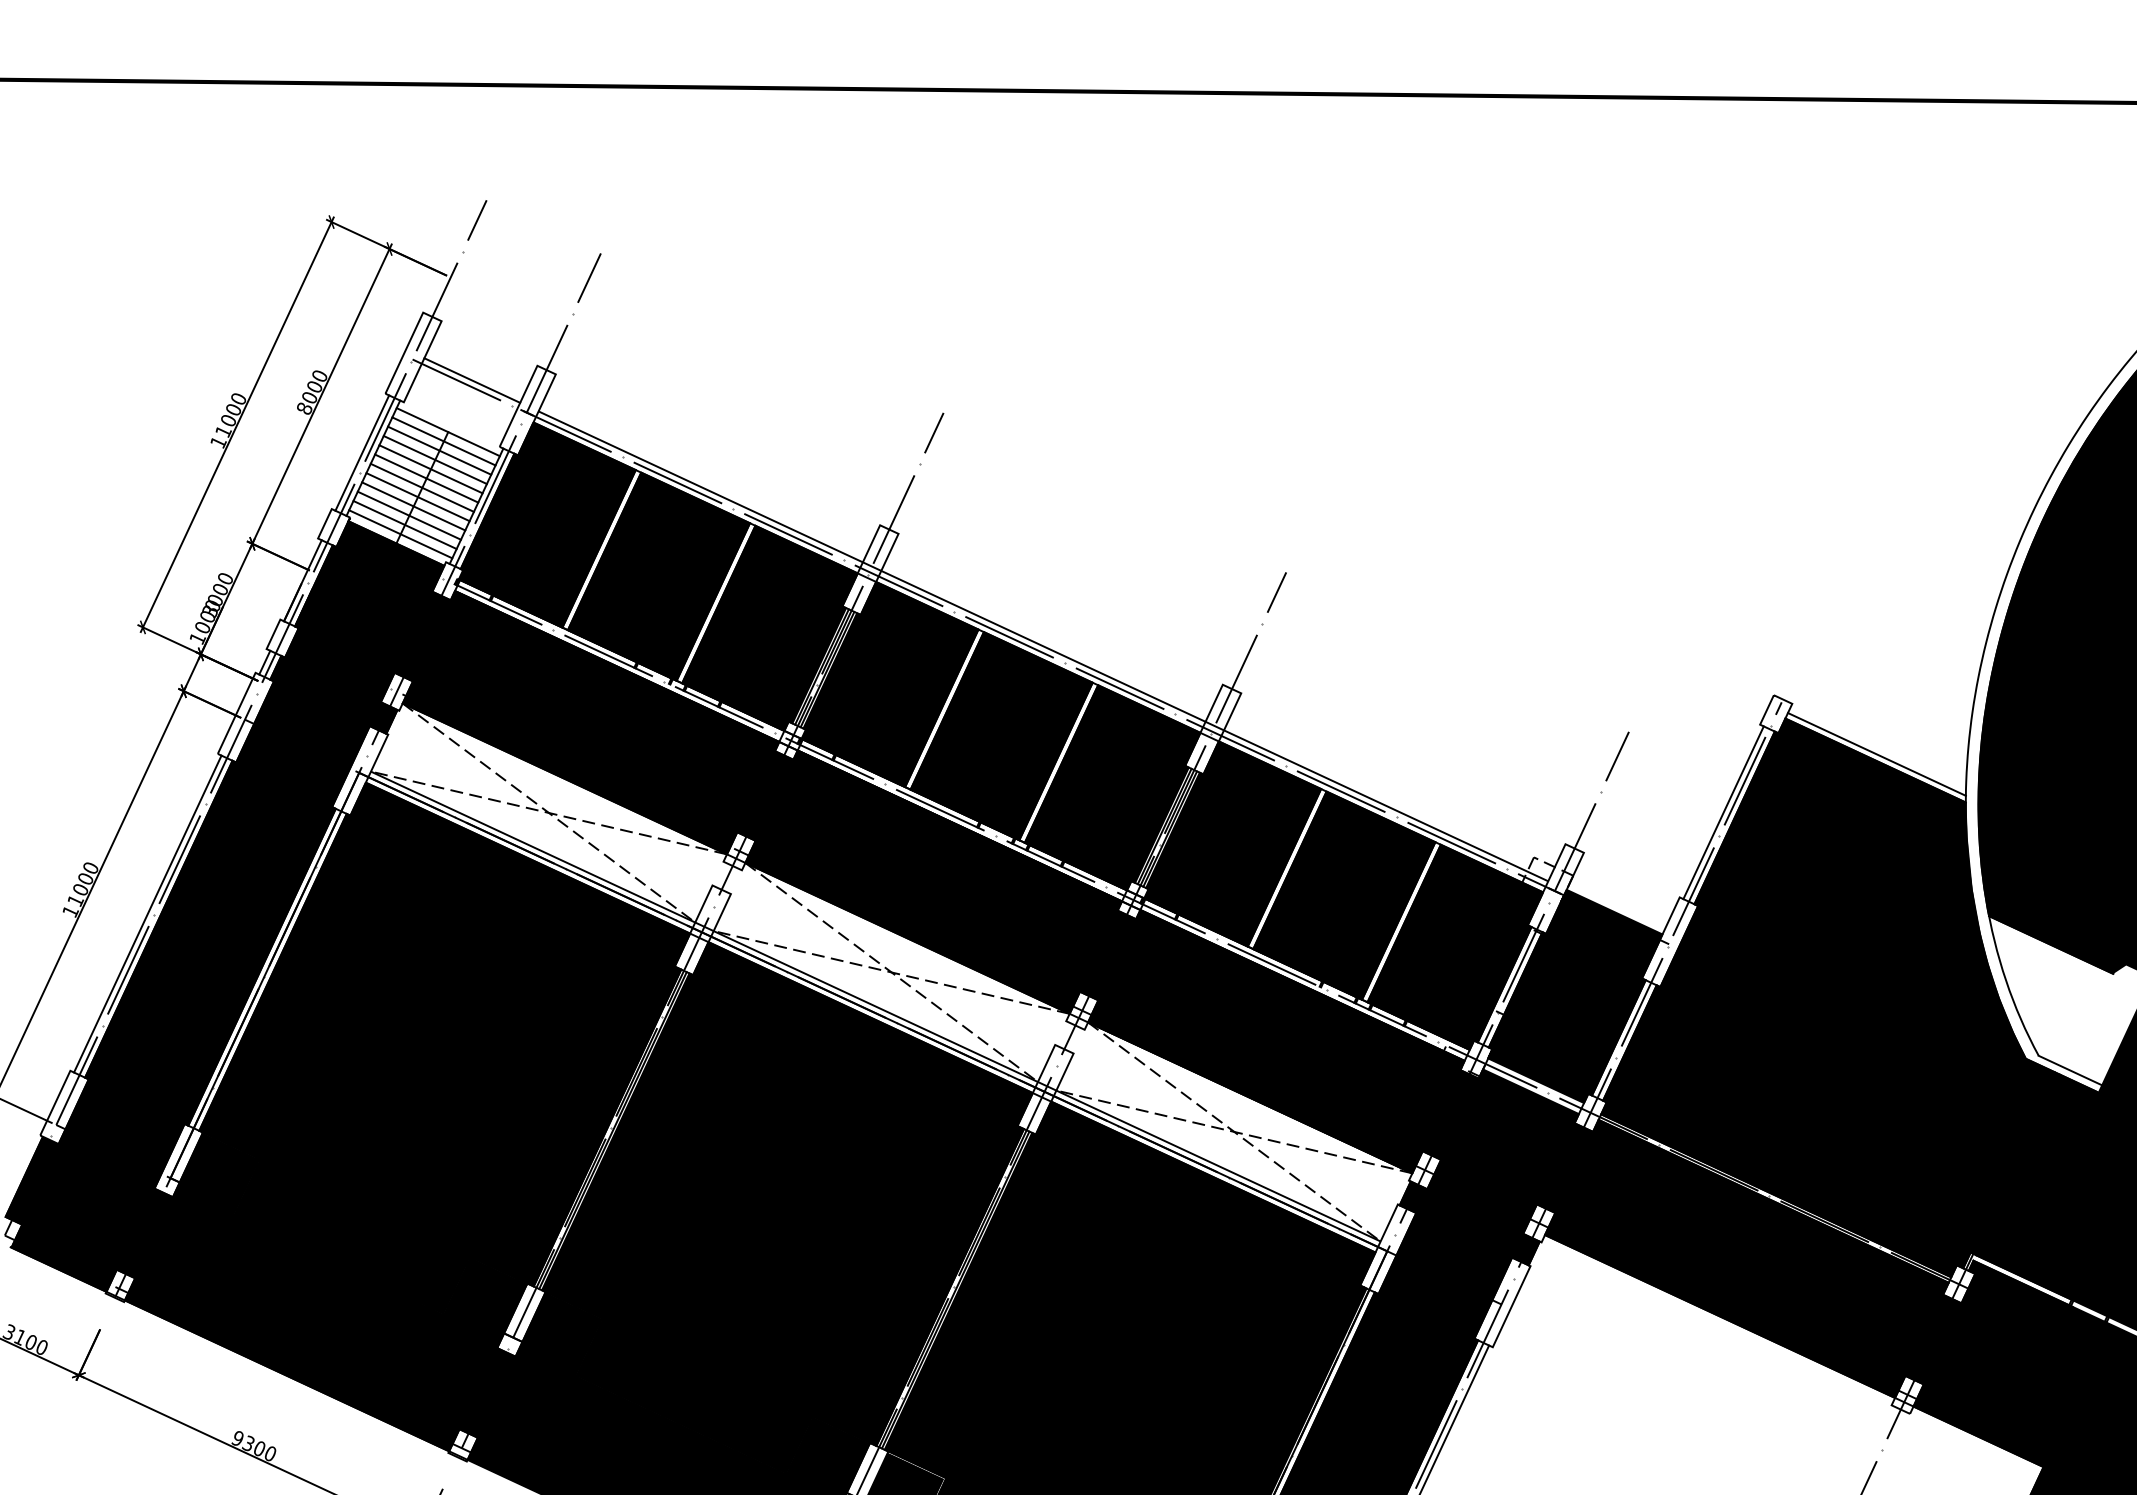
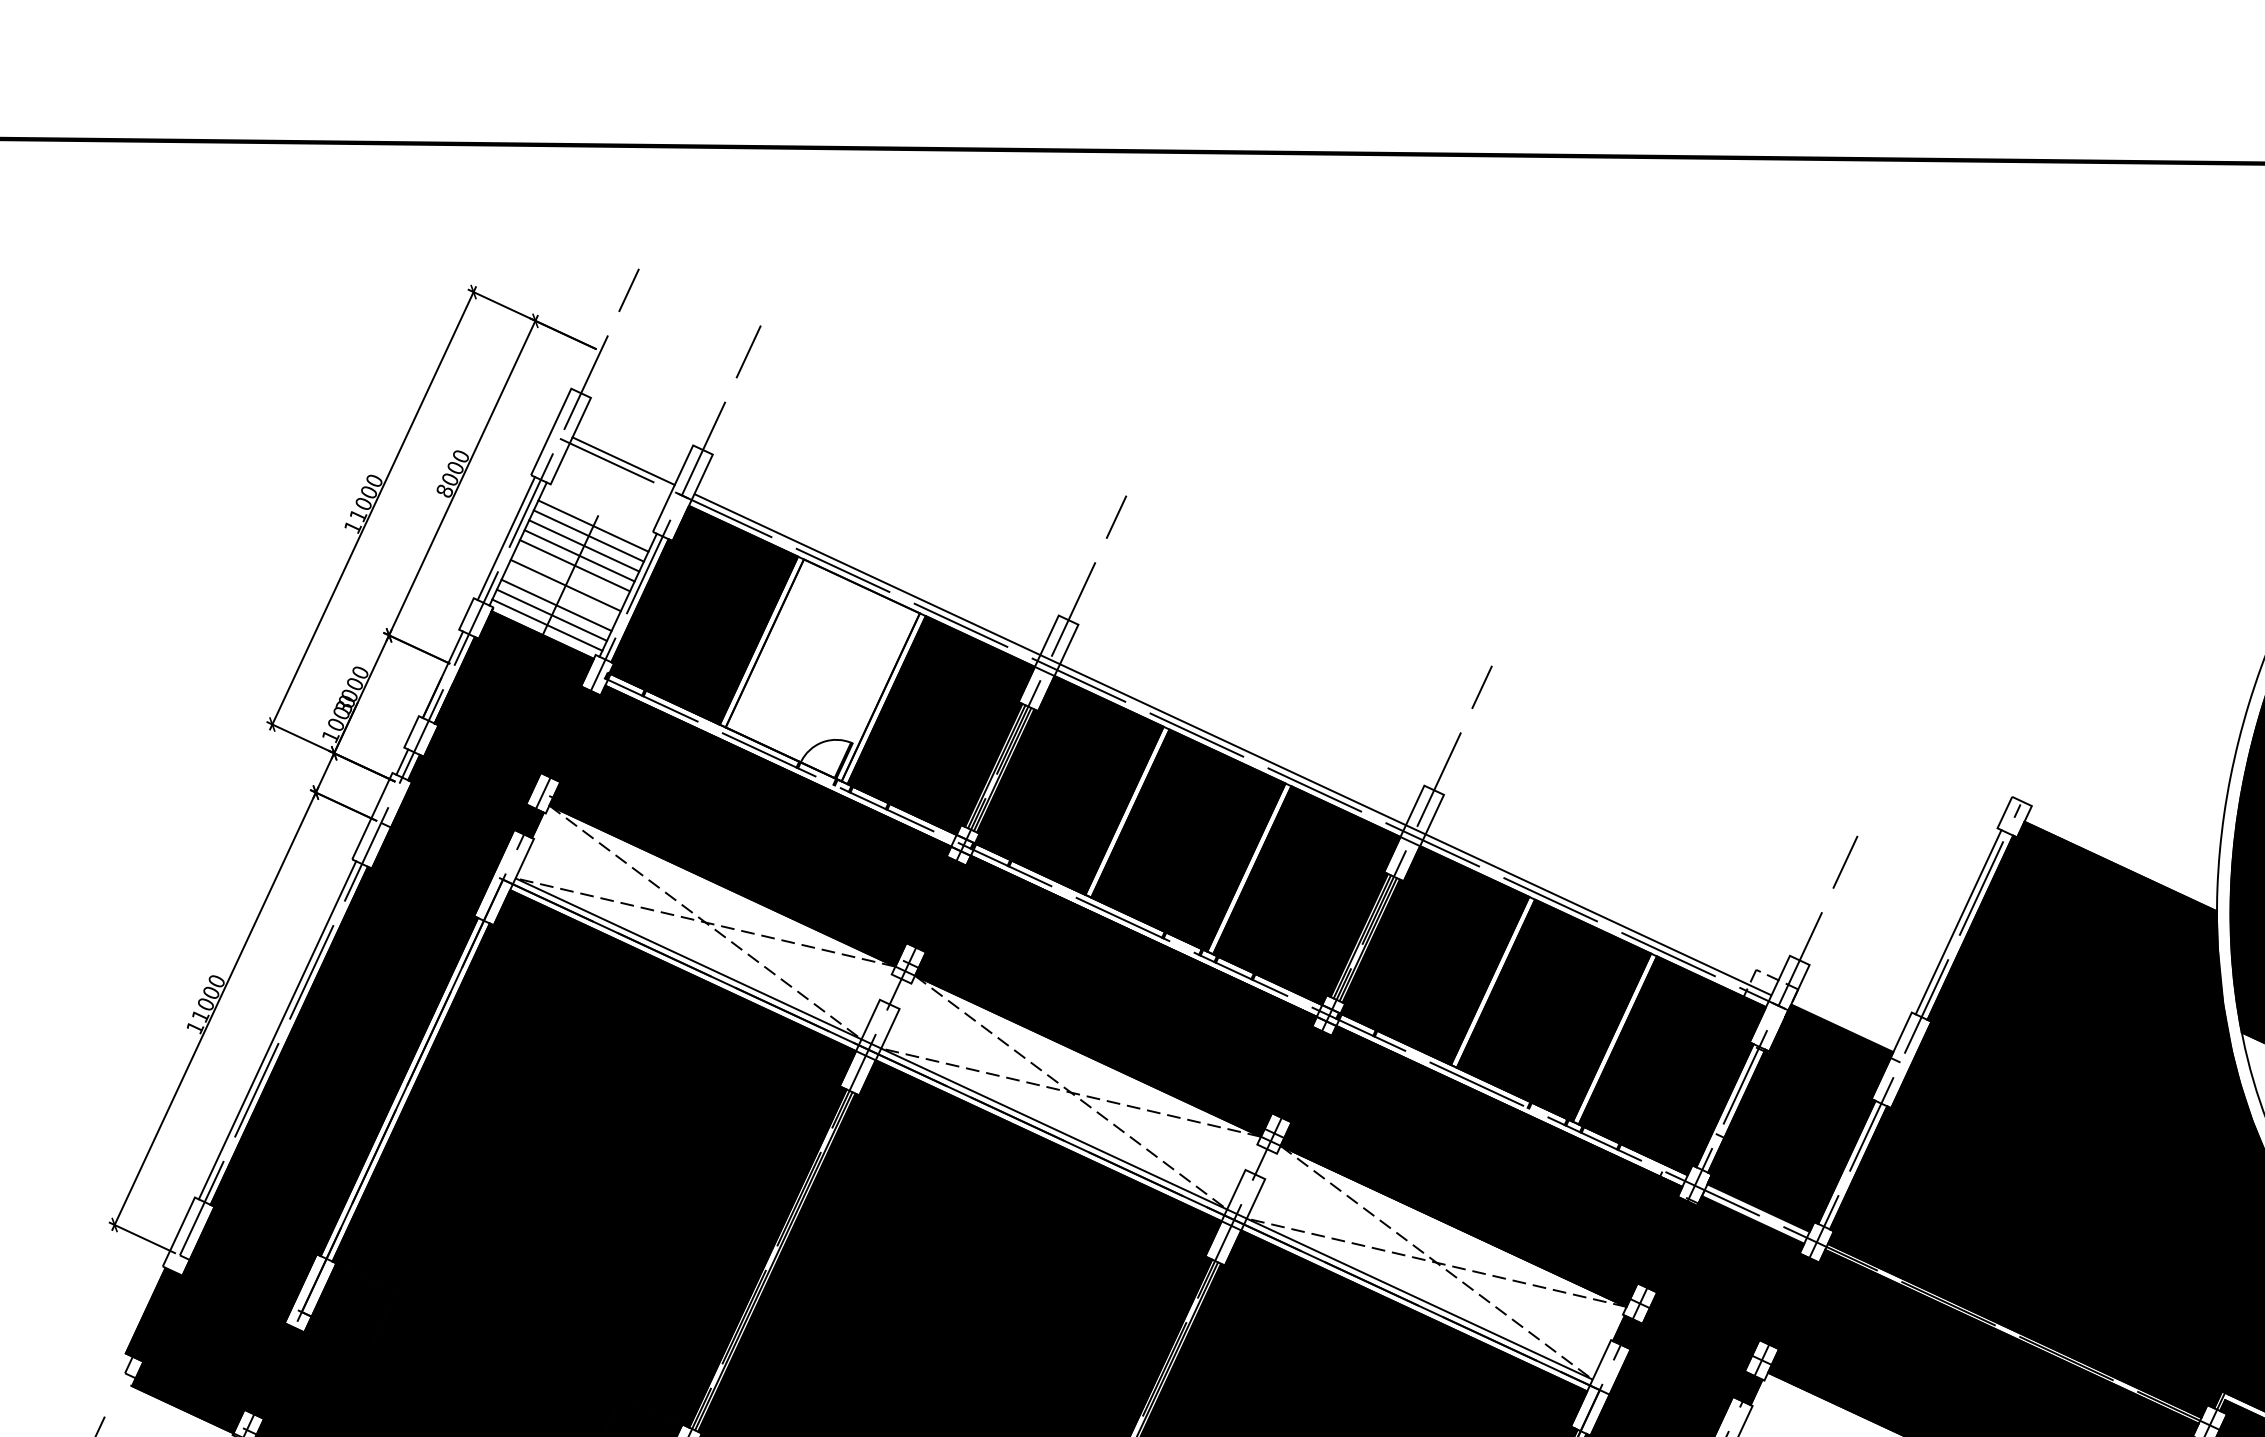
line: (447, 432) -> (597, 516), removed
line: (421, 487) -> (569, 575), removed
line: (413, 506) -> (560, 595), removed
fill: (658, 576) -> (822, 670), removed
line: (1876, 754) -> (2121, 860), removed

